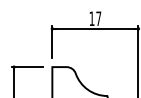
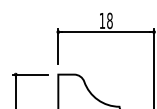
text: (98, 18) -> (109, 20), 17 -> 18

